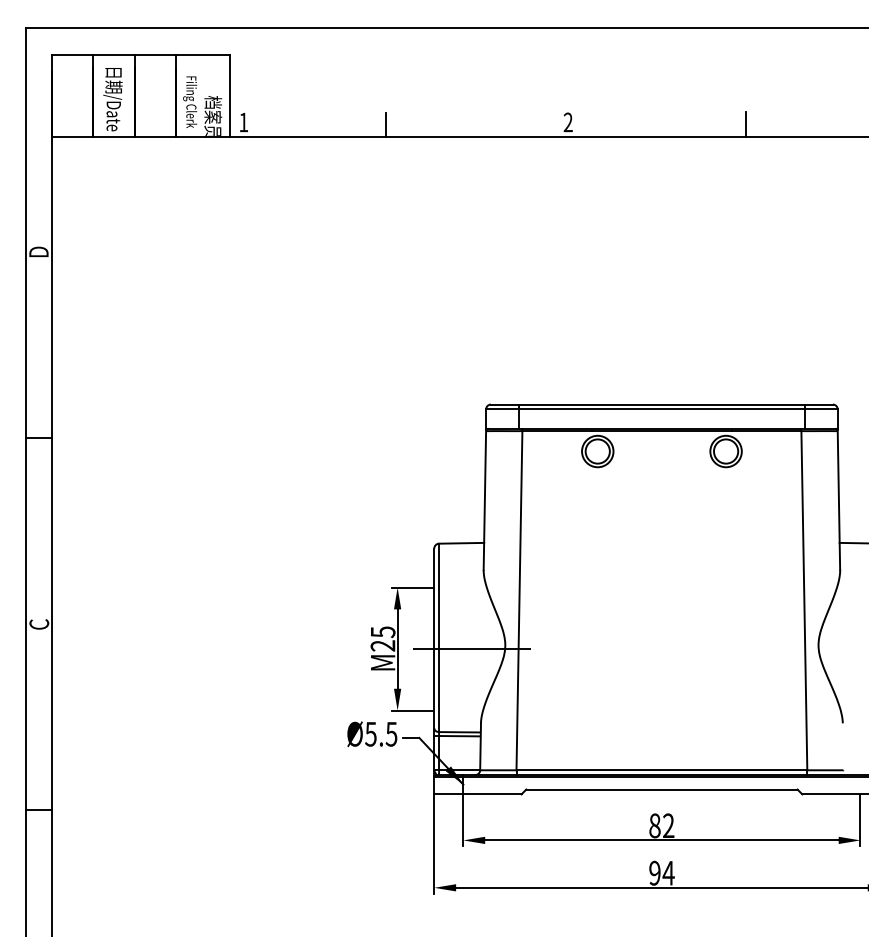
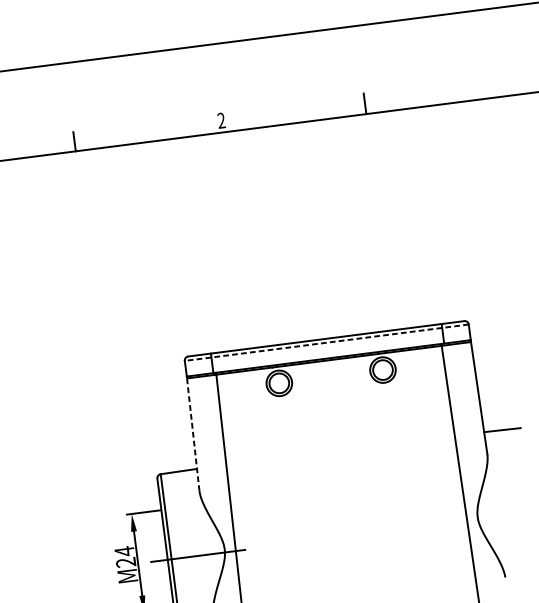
line: (661, 409) -> (326, 342), solid -> dashed
line: (484, 501) -> (193, 435), solid -> dashed
text: (383, 632) -> (125, 551), M25 -> M24

